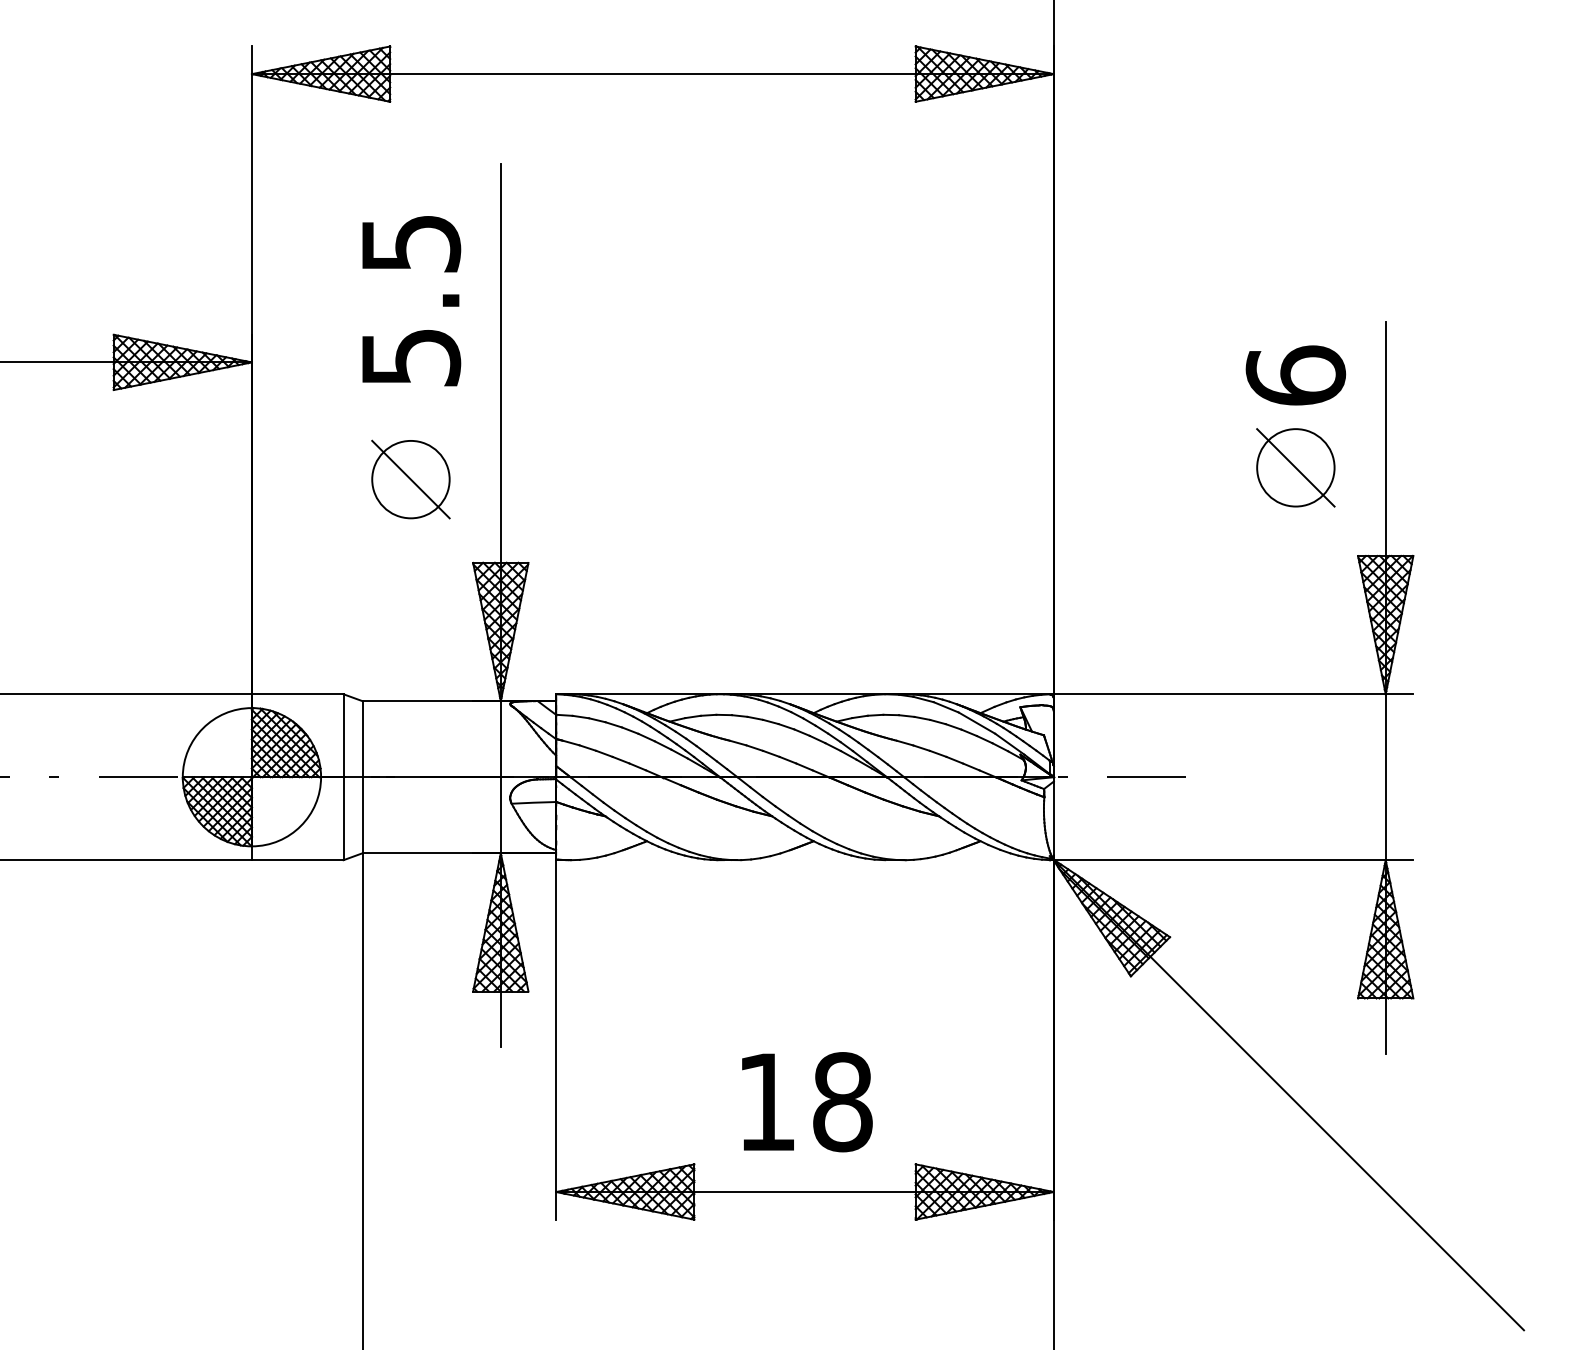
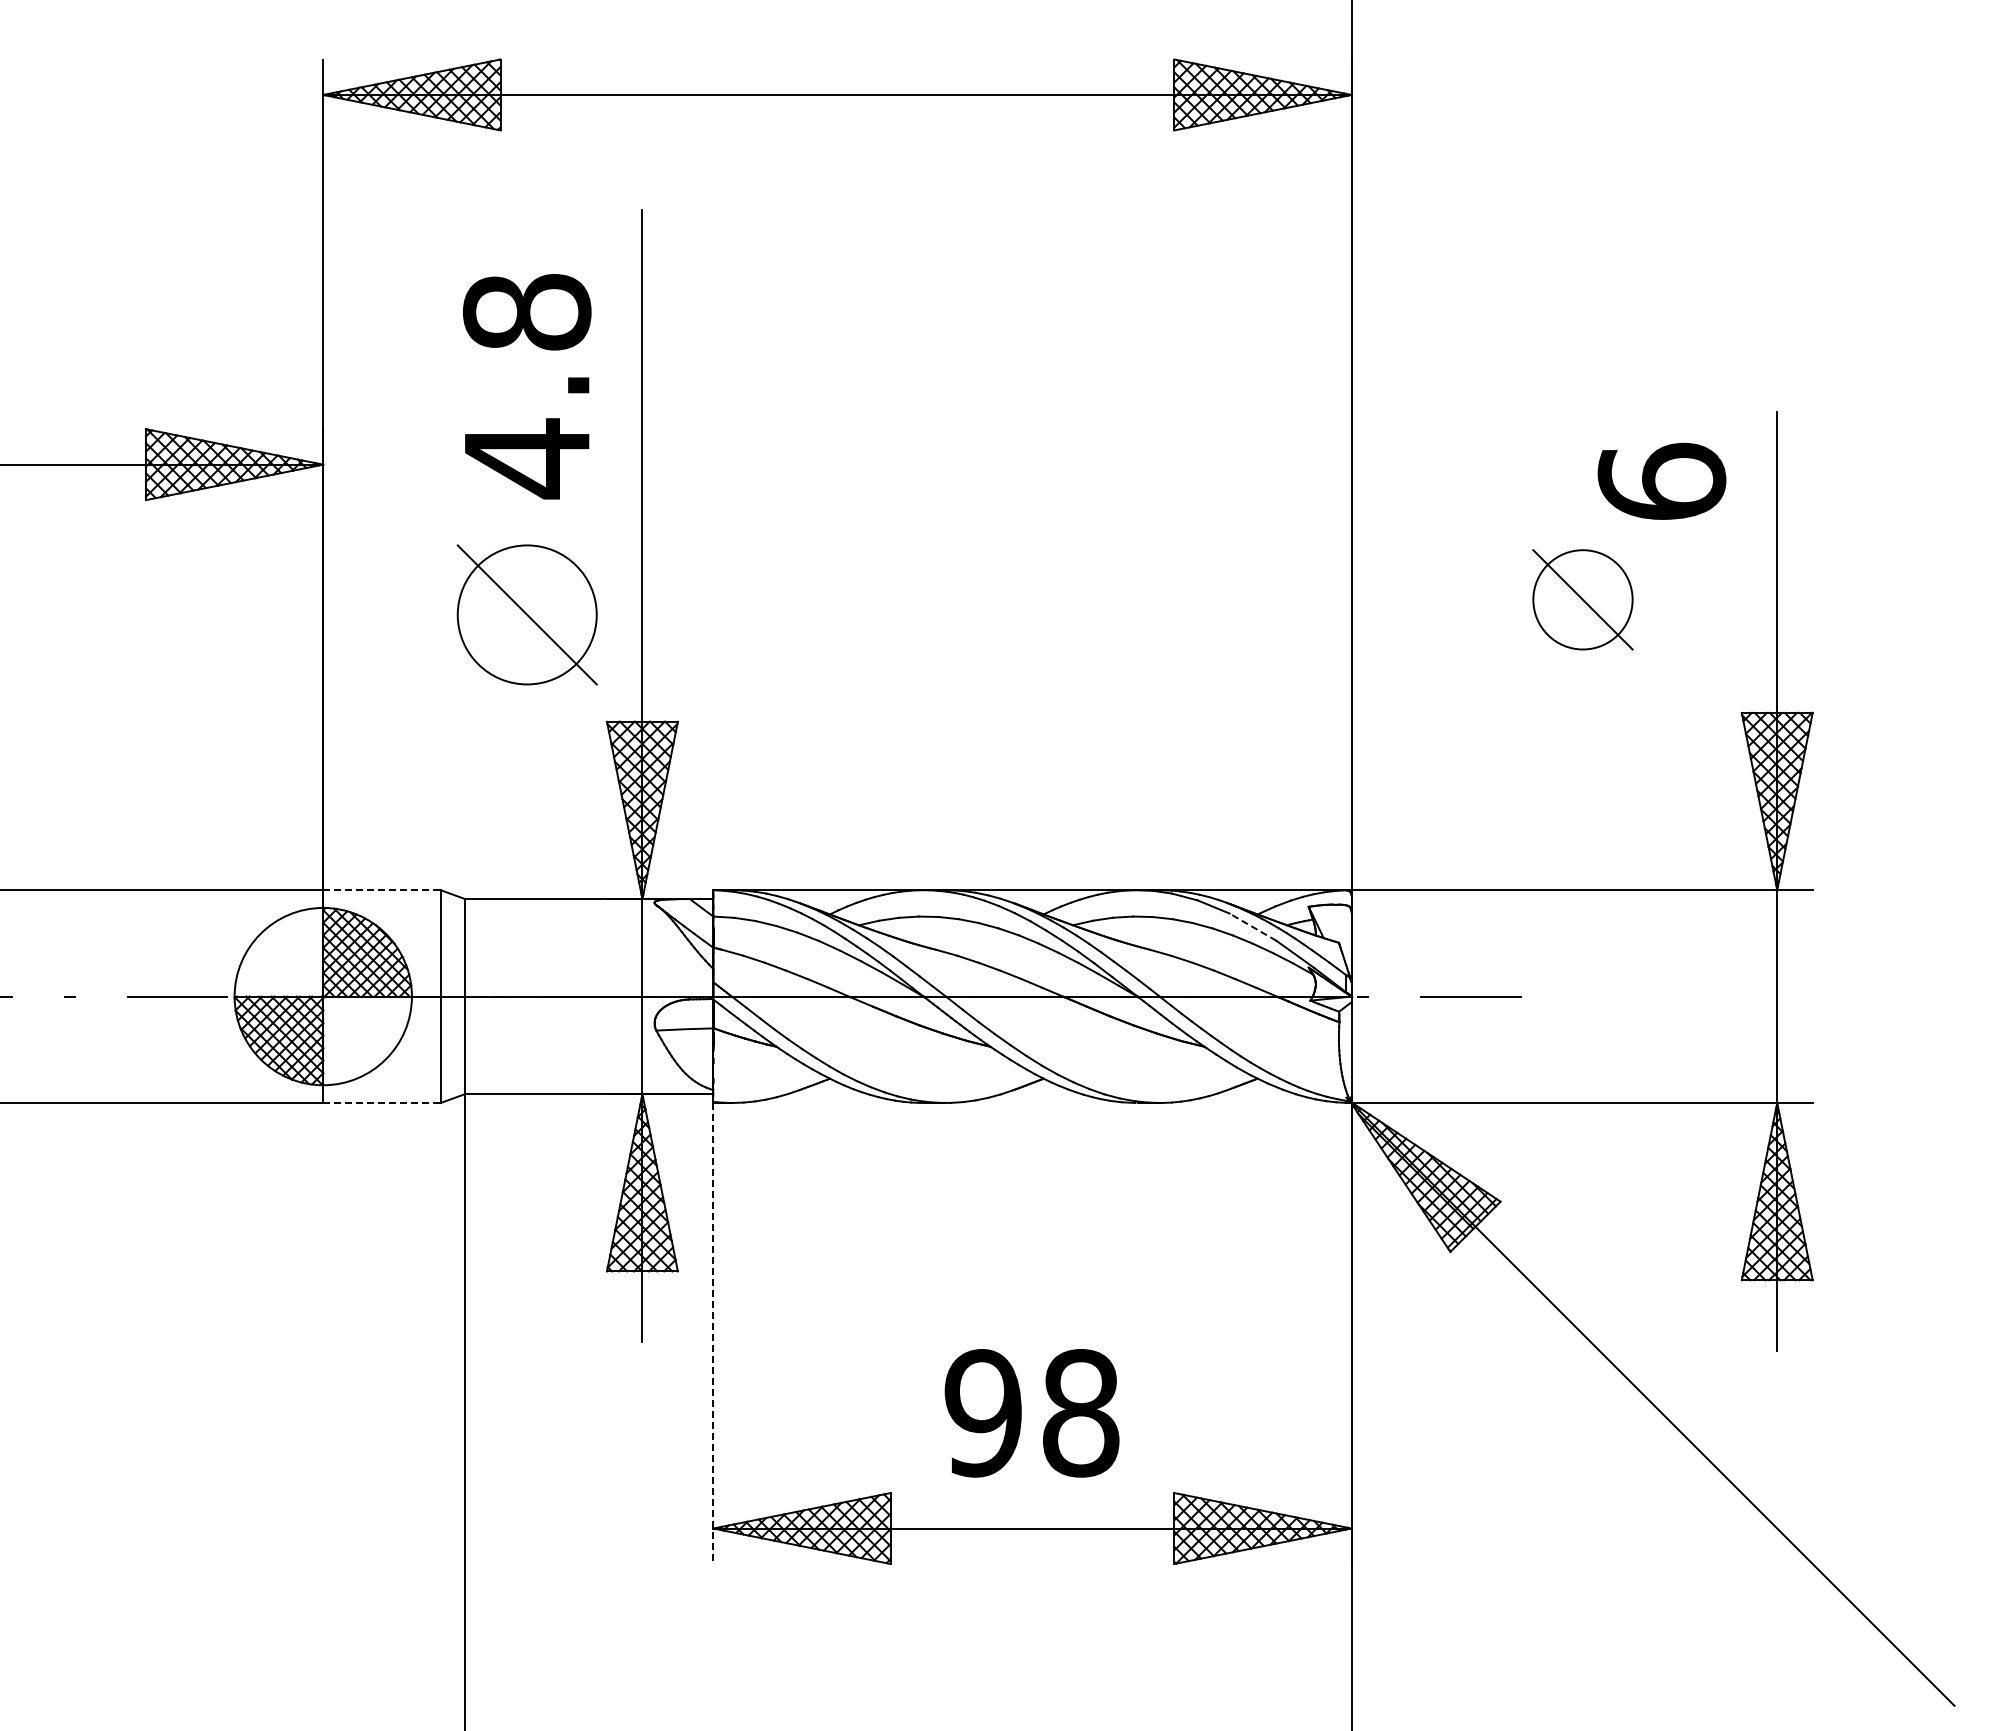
text: (410, 301) -> (526, 386), 5.5 -> 4.8
part: (1295, 467) -> (1582, 599), moved
part: (410, 479) -> (526, 614), size x1.4
line: (298, 694) -> (382, 890), solid -> dashed
line: (976, 722) -> (1252, 926), solid -> dashed
line: (298, 859) -> (382, 1102), solid -> dashed
line: (556, 1039) -> (713, 1333), solid -> dashed
text: (766, 1102) -> (982, 1413), 18 -> 98

